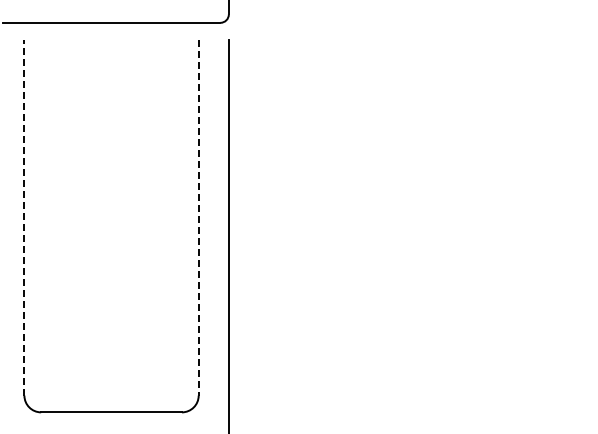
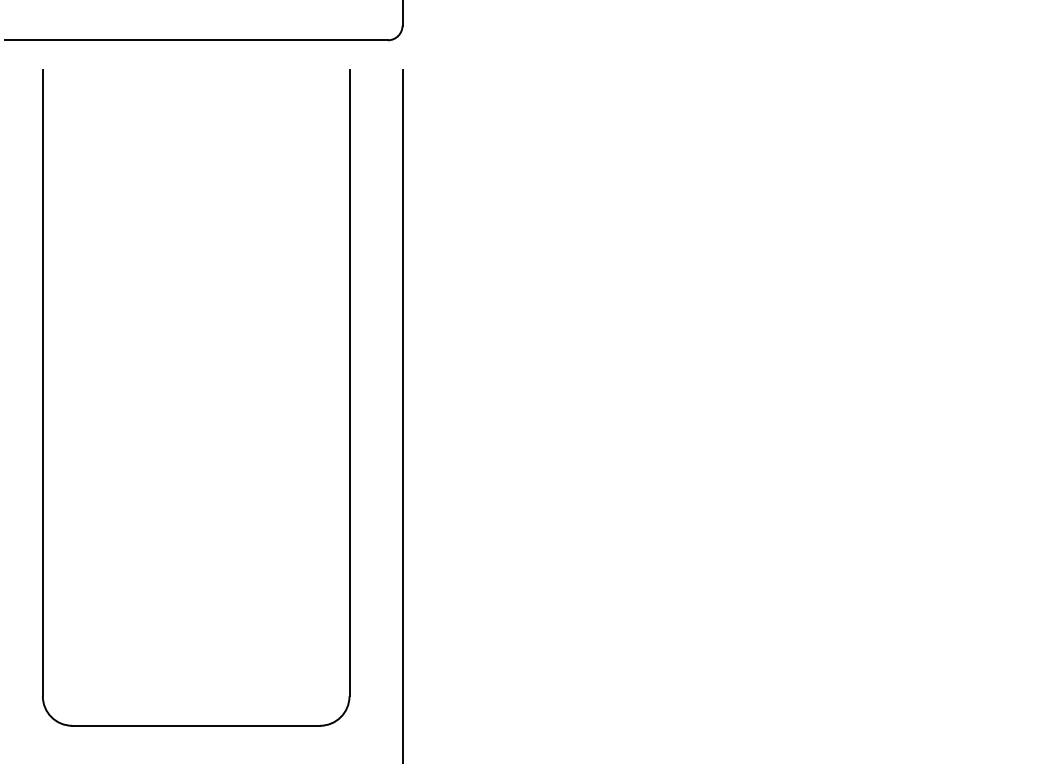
line: (24, 217) -> (42, 382), dashed -> solid
line: (198, 218) -> (349, 384), dashed -> solid

